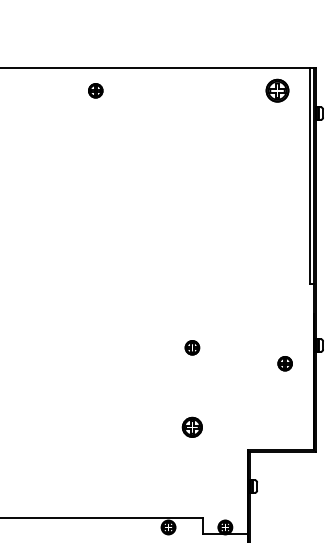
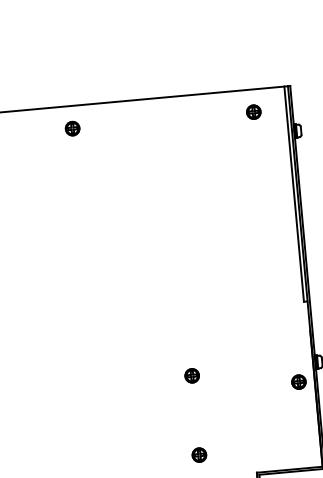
part: (277, 90) -> (253, 111), size x0.62
part: (284, 363) -> (298, 381), moved
part: (192, 427) -> (199, 455), size x0.71

